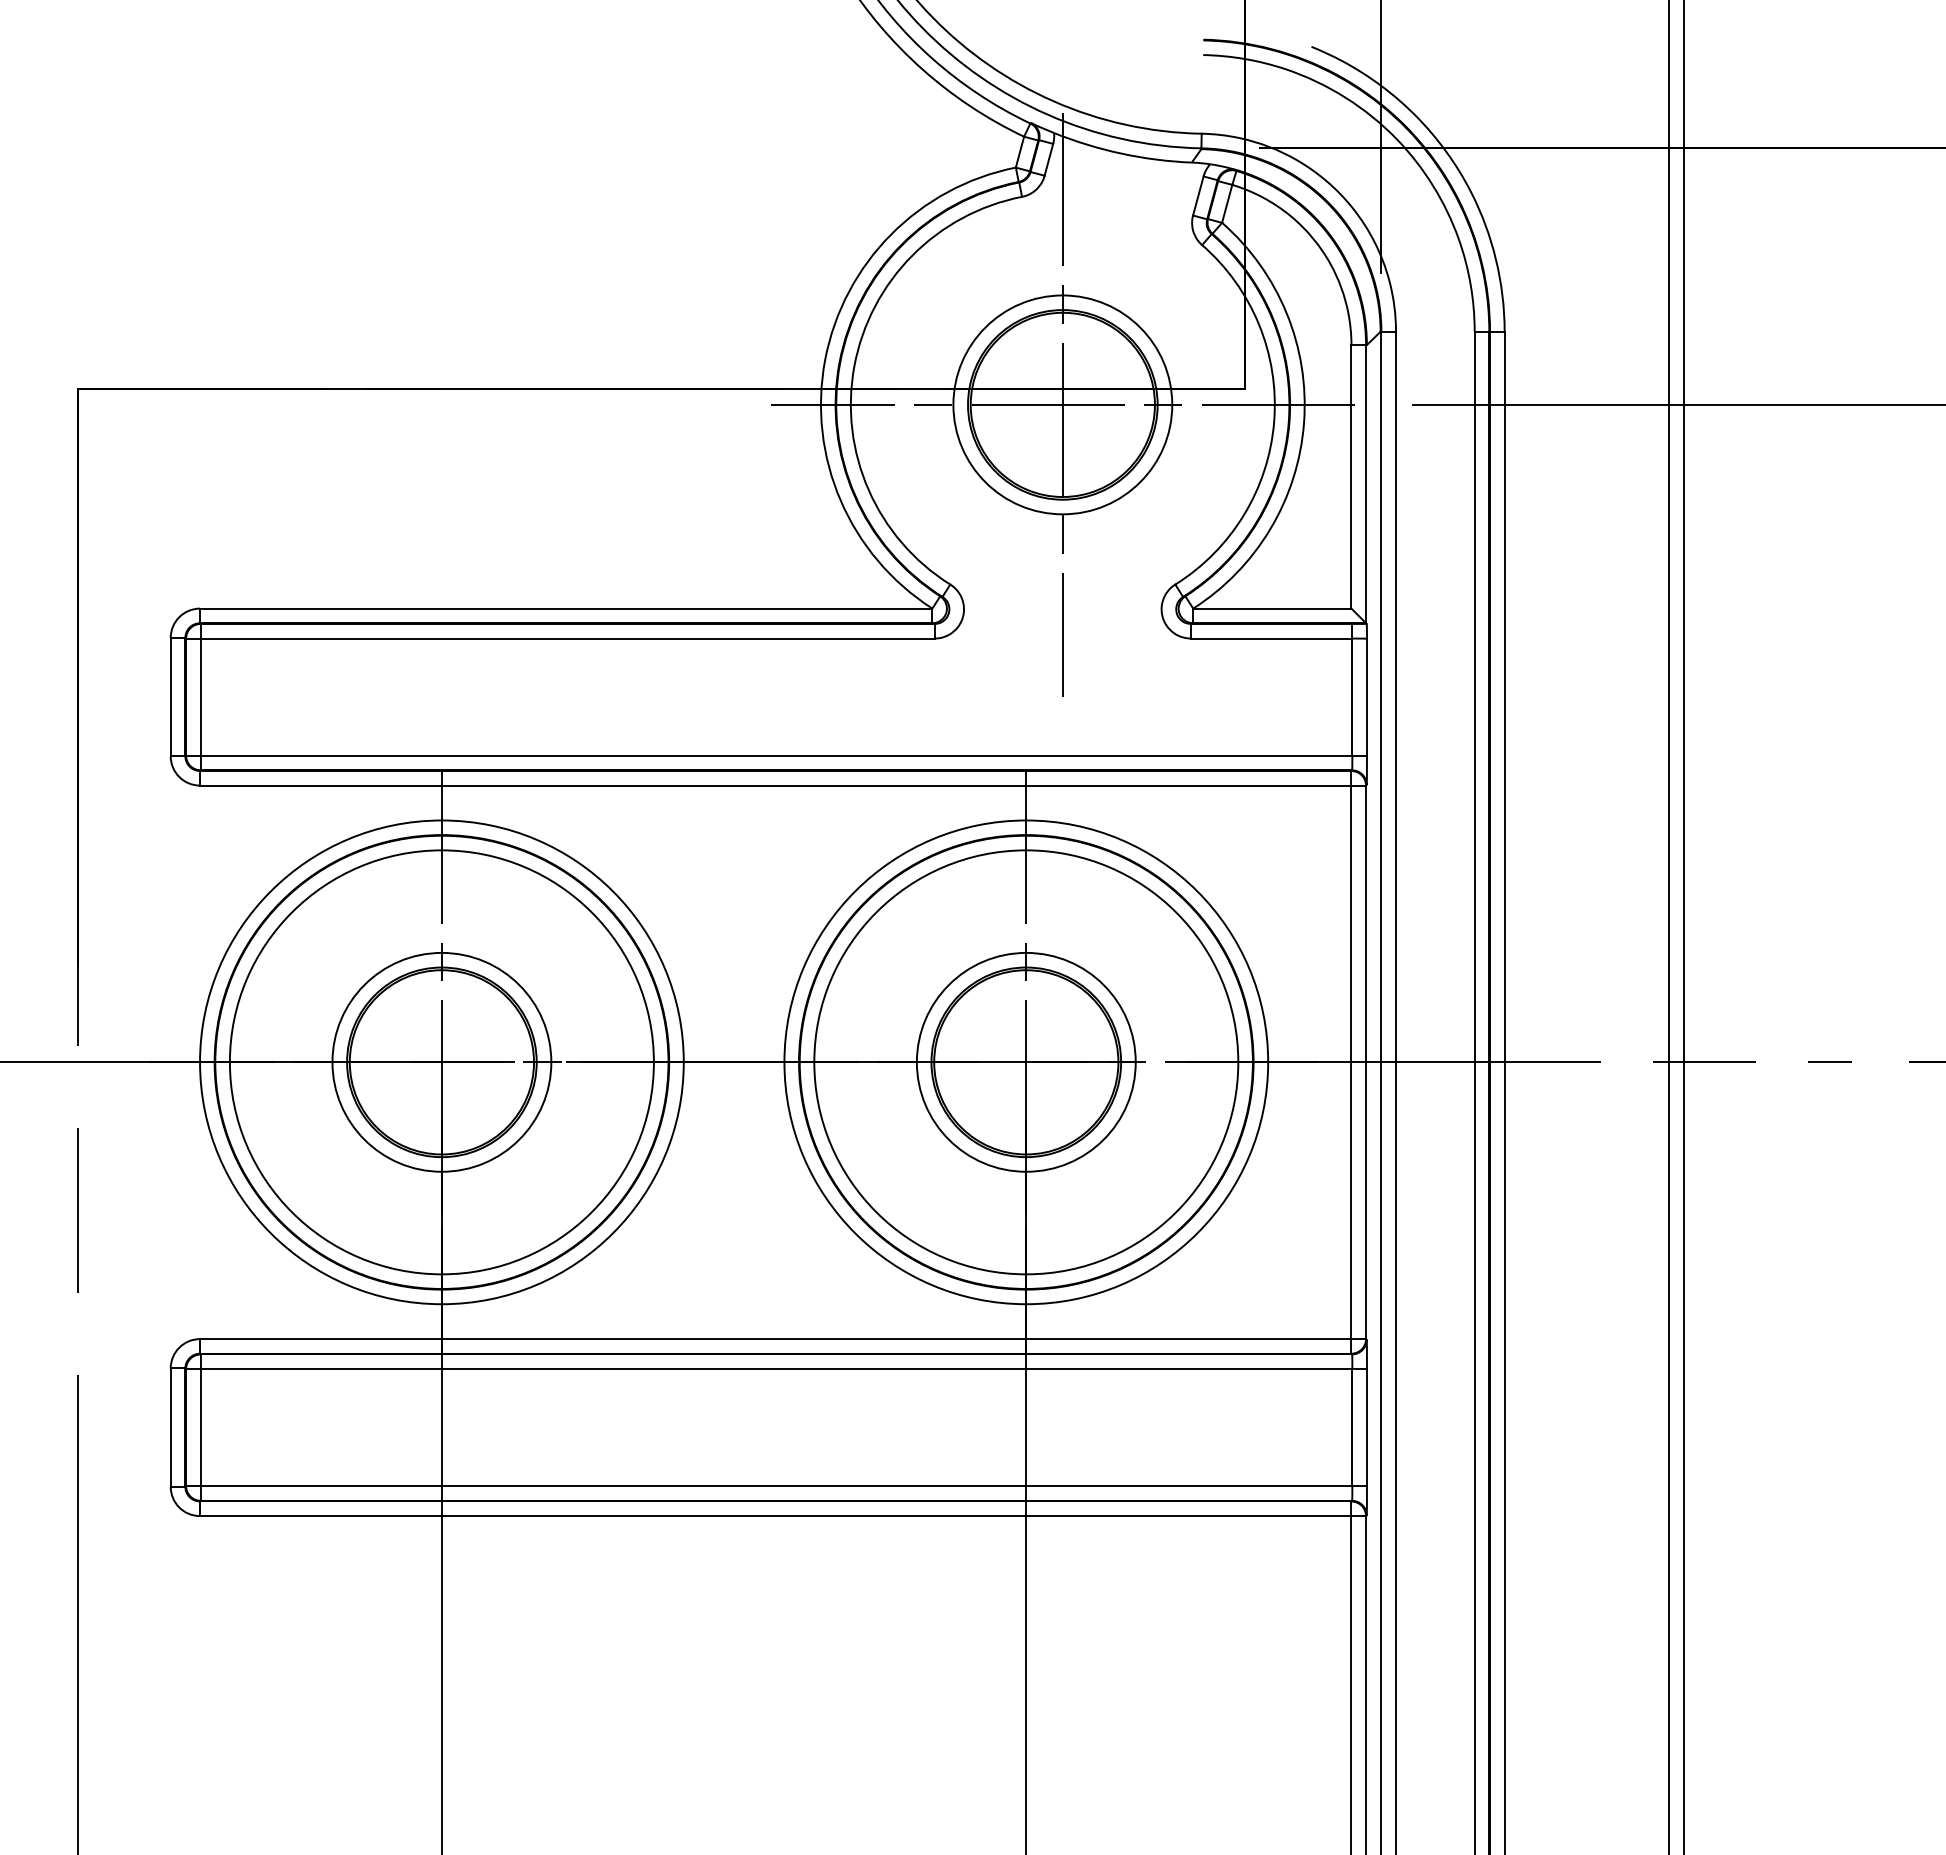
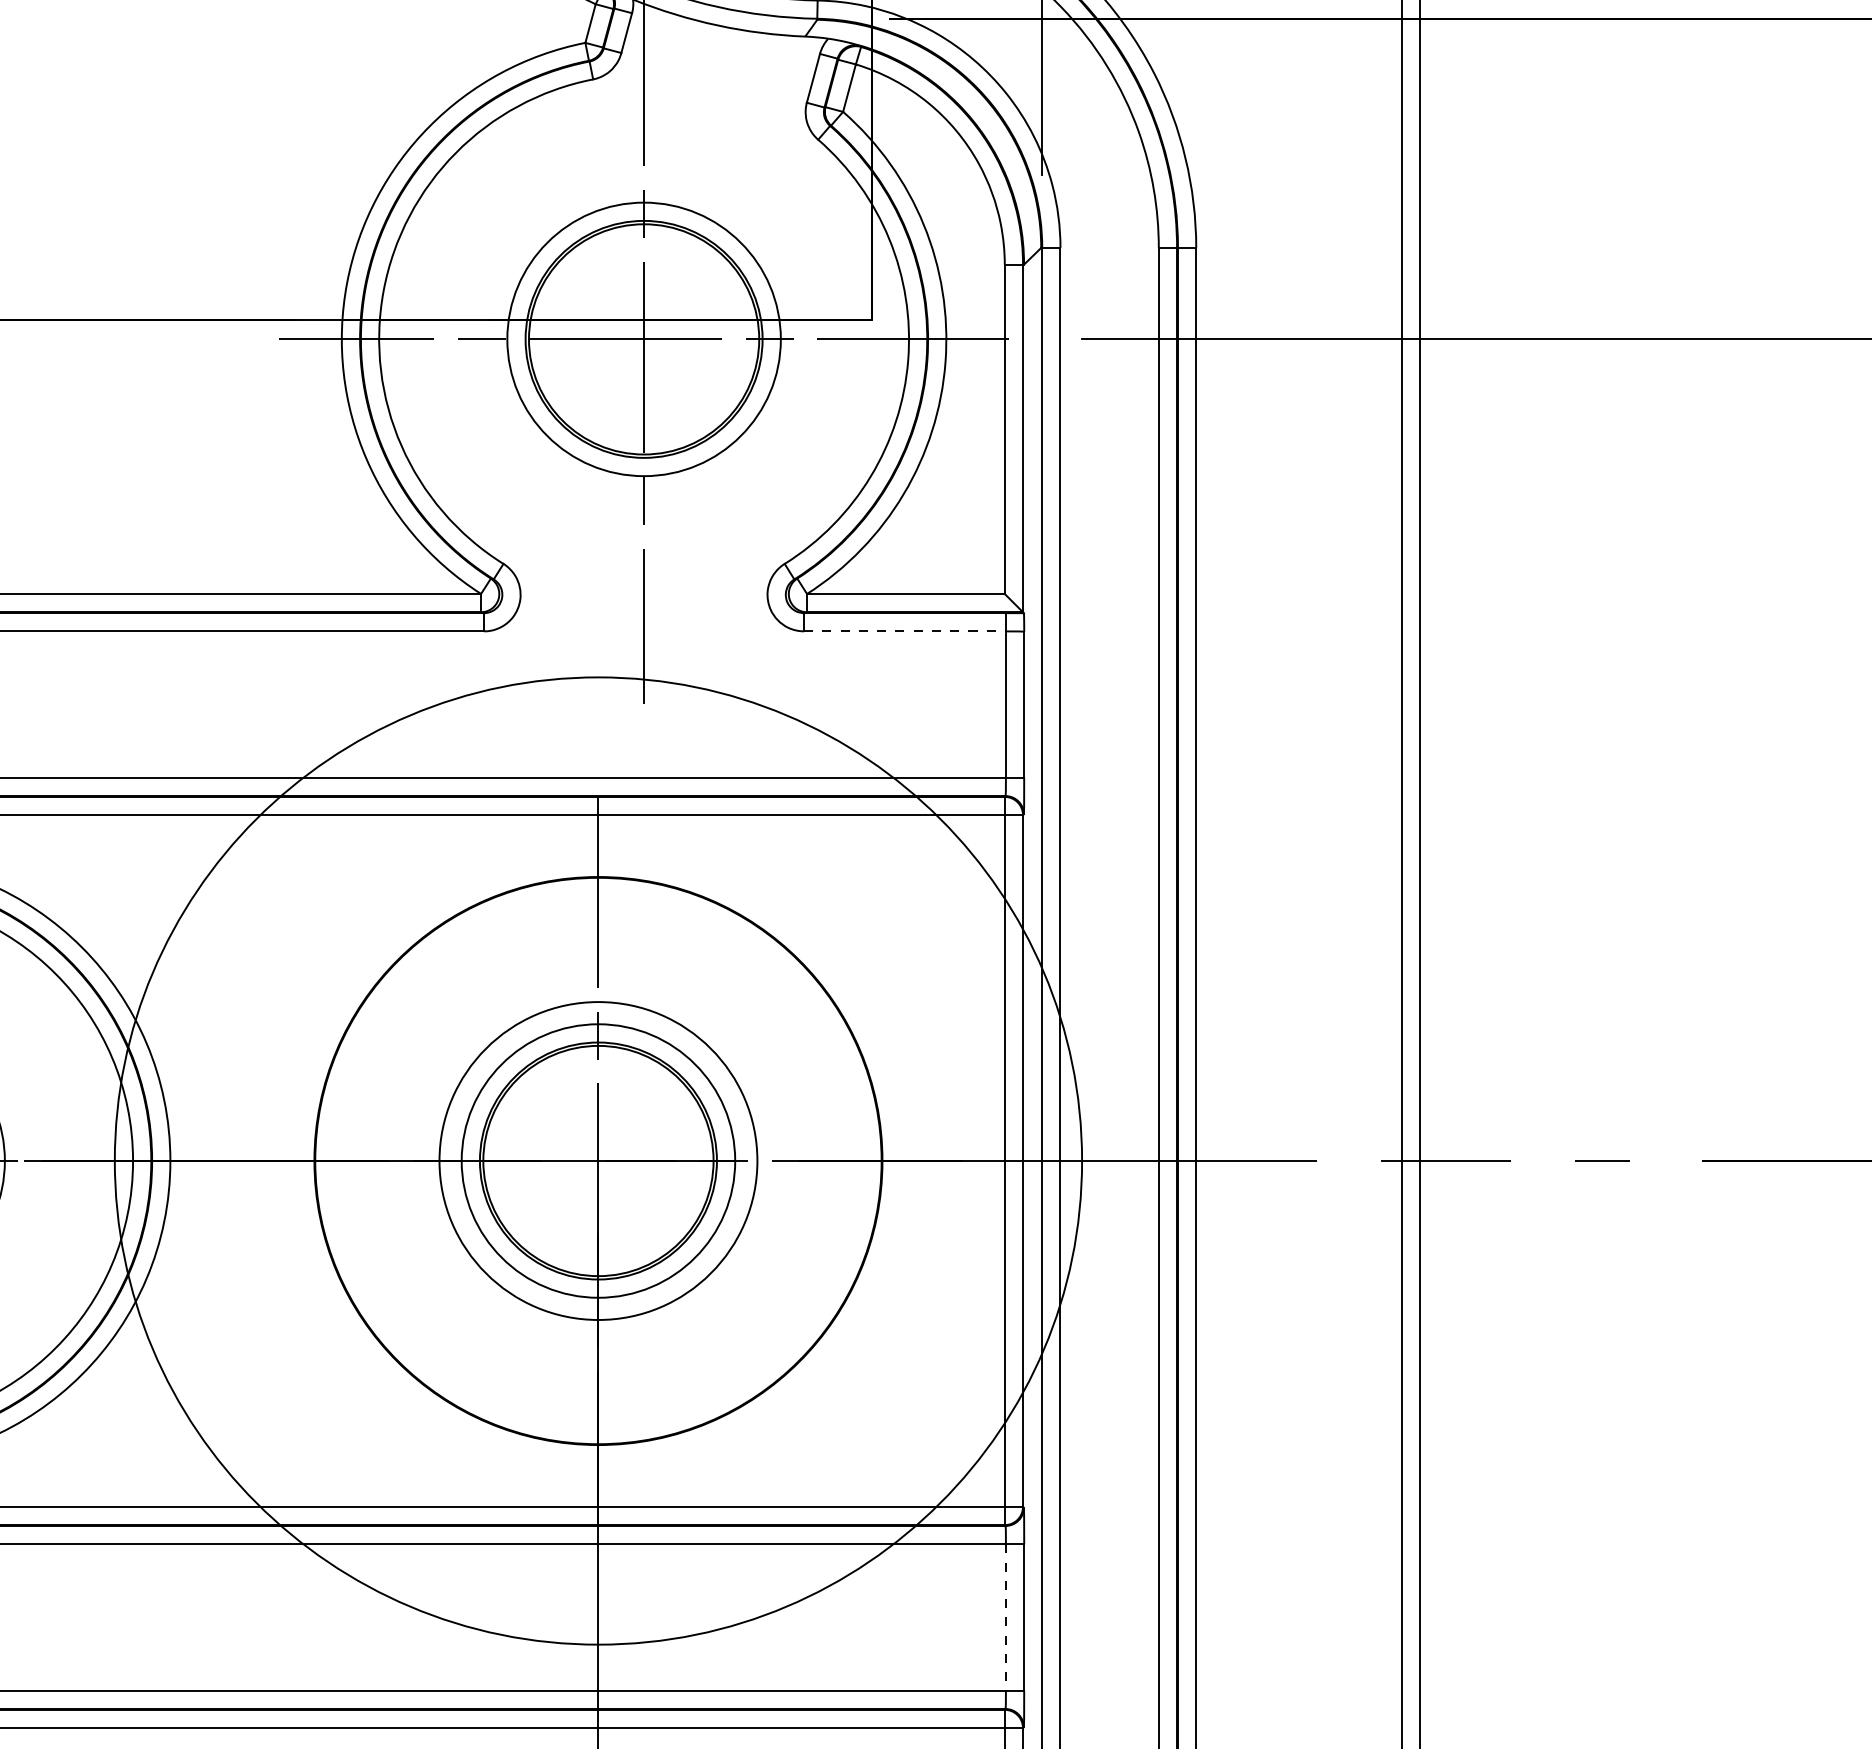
line: (1271, 638) -> (904, 631), solid -> dashed
circle: (1026, 1062) -> (598, 1161), size x0.6
circle: (1026, 1062) -> (598, 1161), size x1.6
line: (1352, 1427) -> (1006, 1617), solid -> dashed

